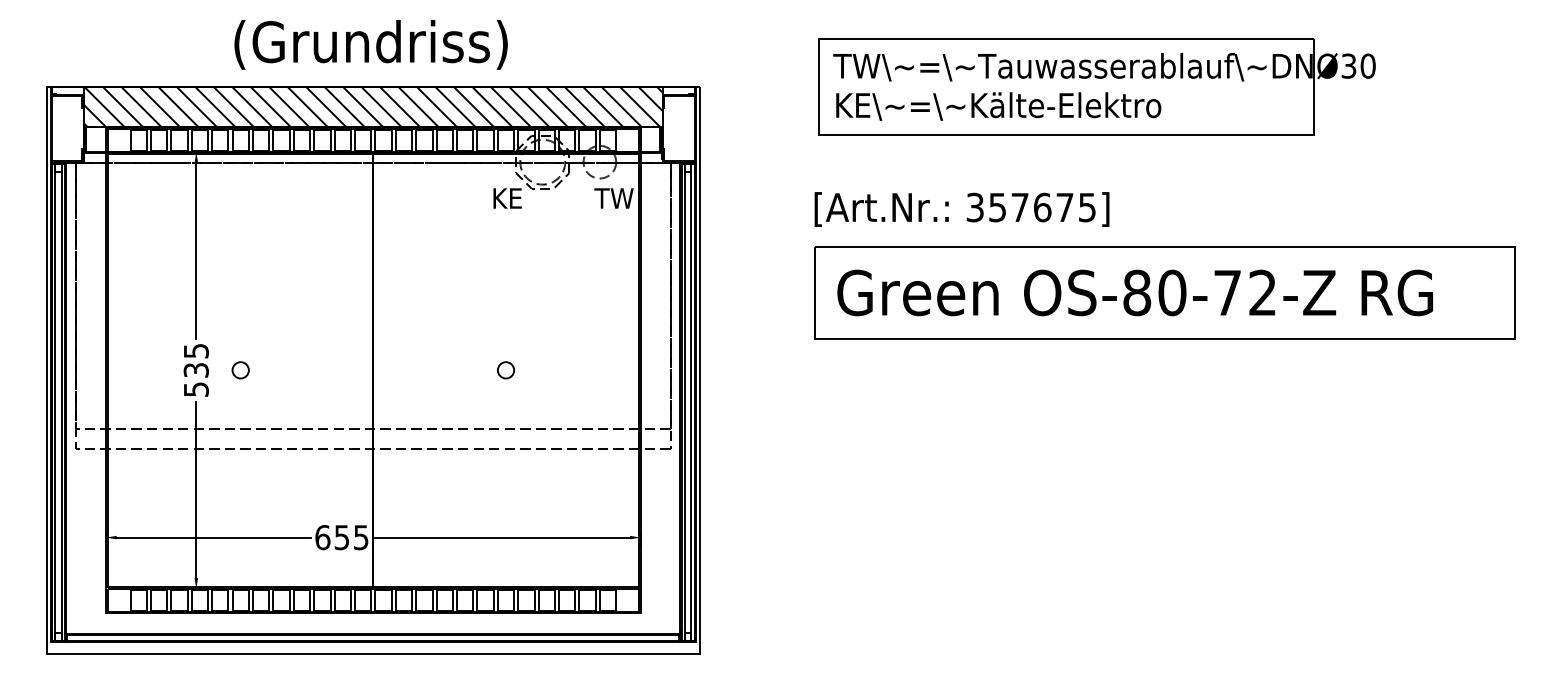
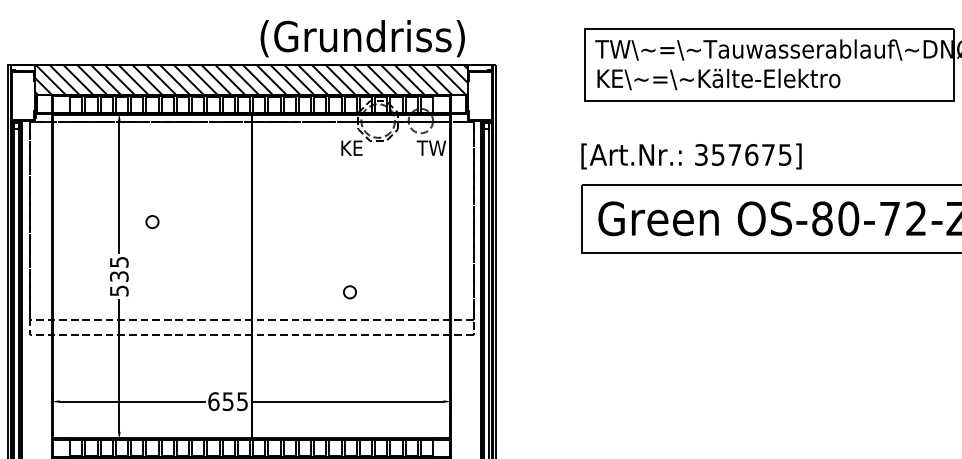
text: (370, 44) -> (362, 38), moved
circle: (240, 370) -> (152, 222), moved
circle: (506, 370) -> (350, 292), moved

